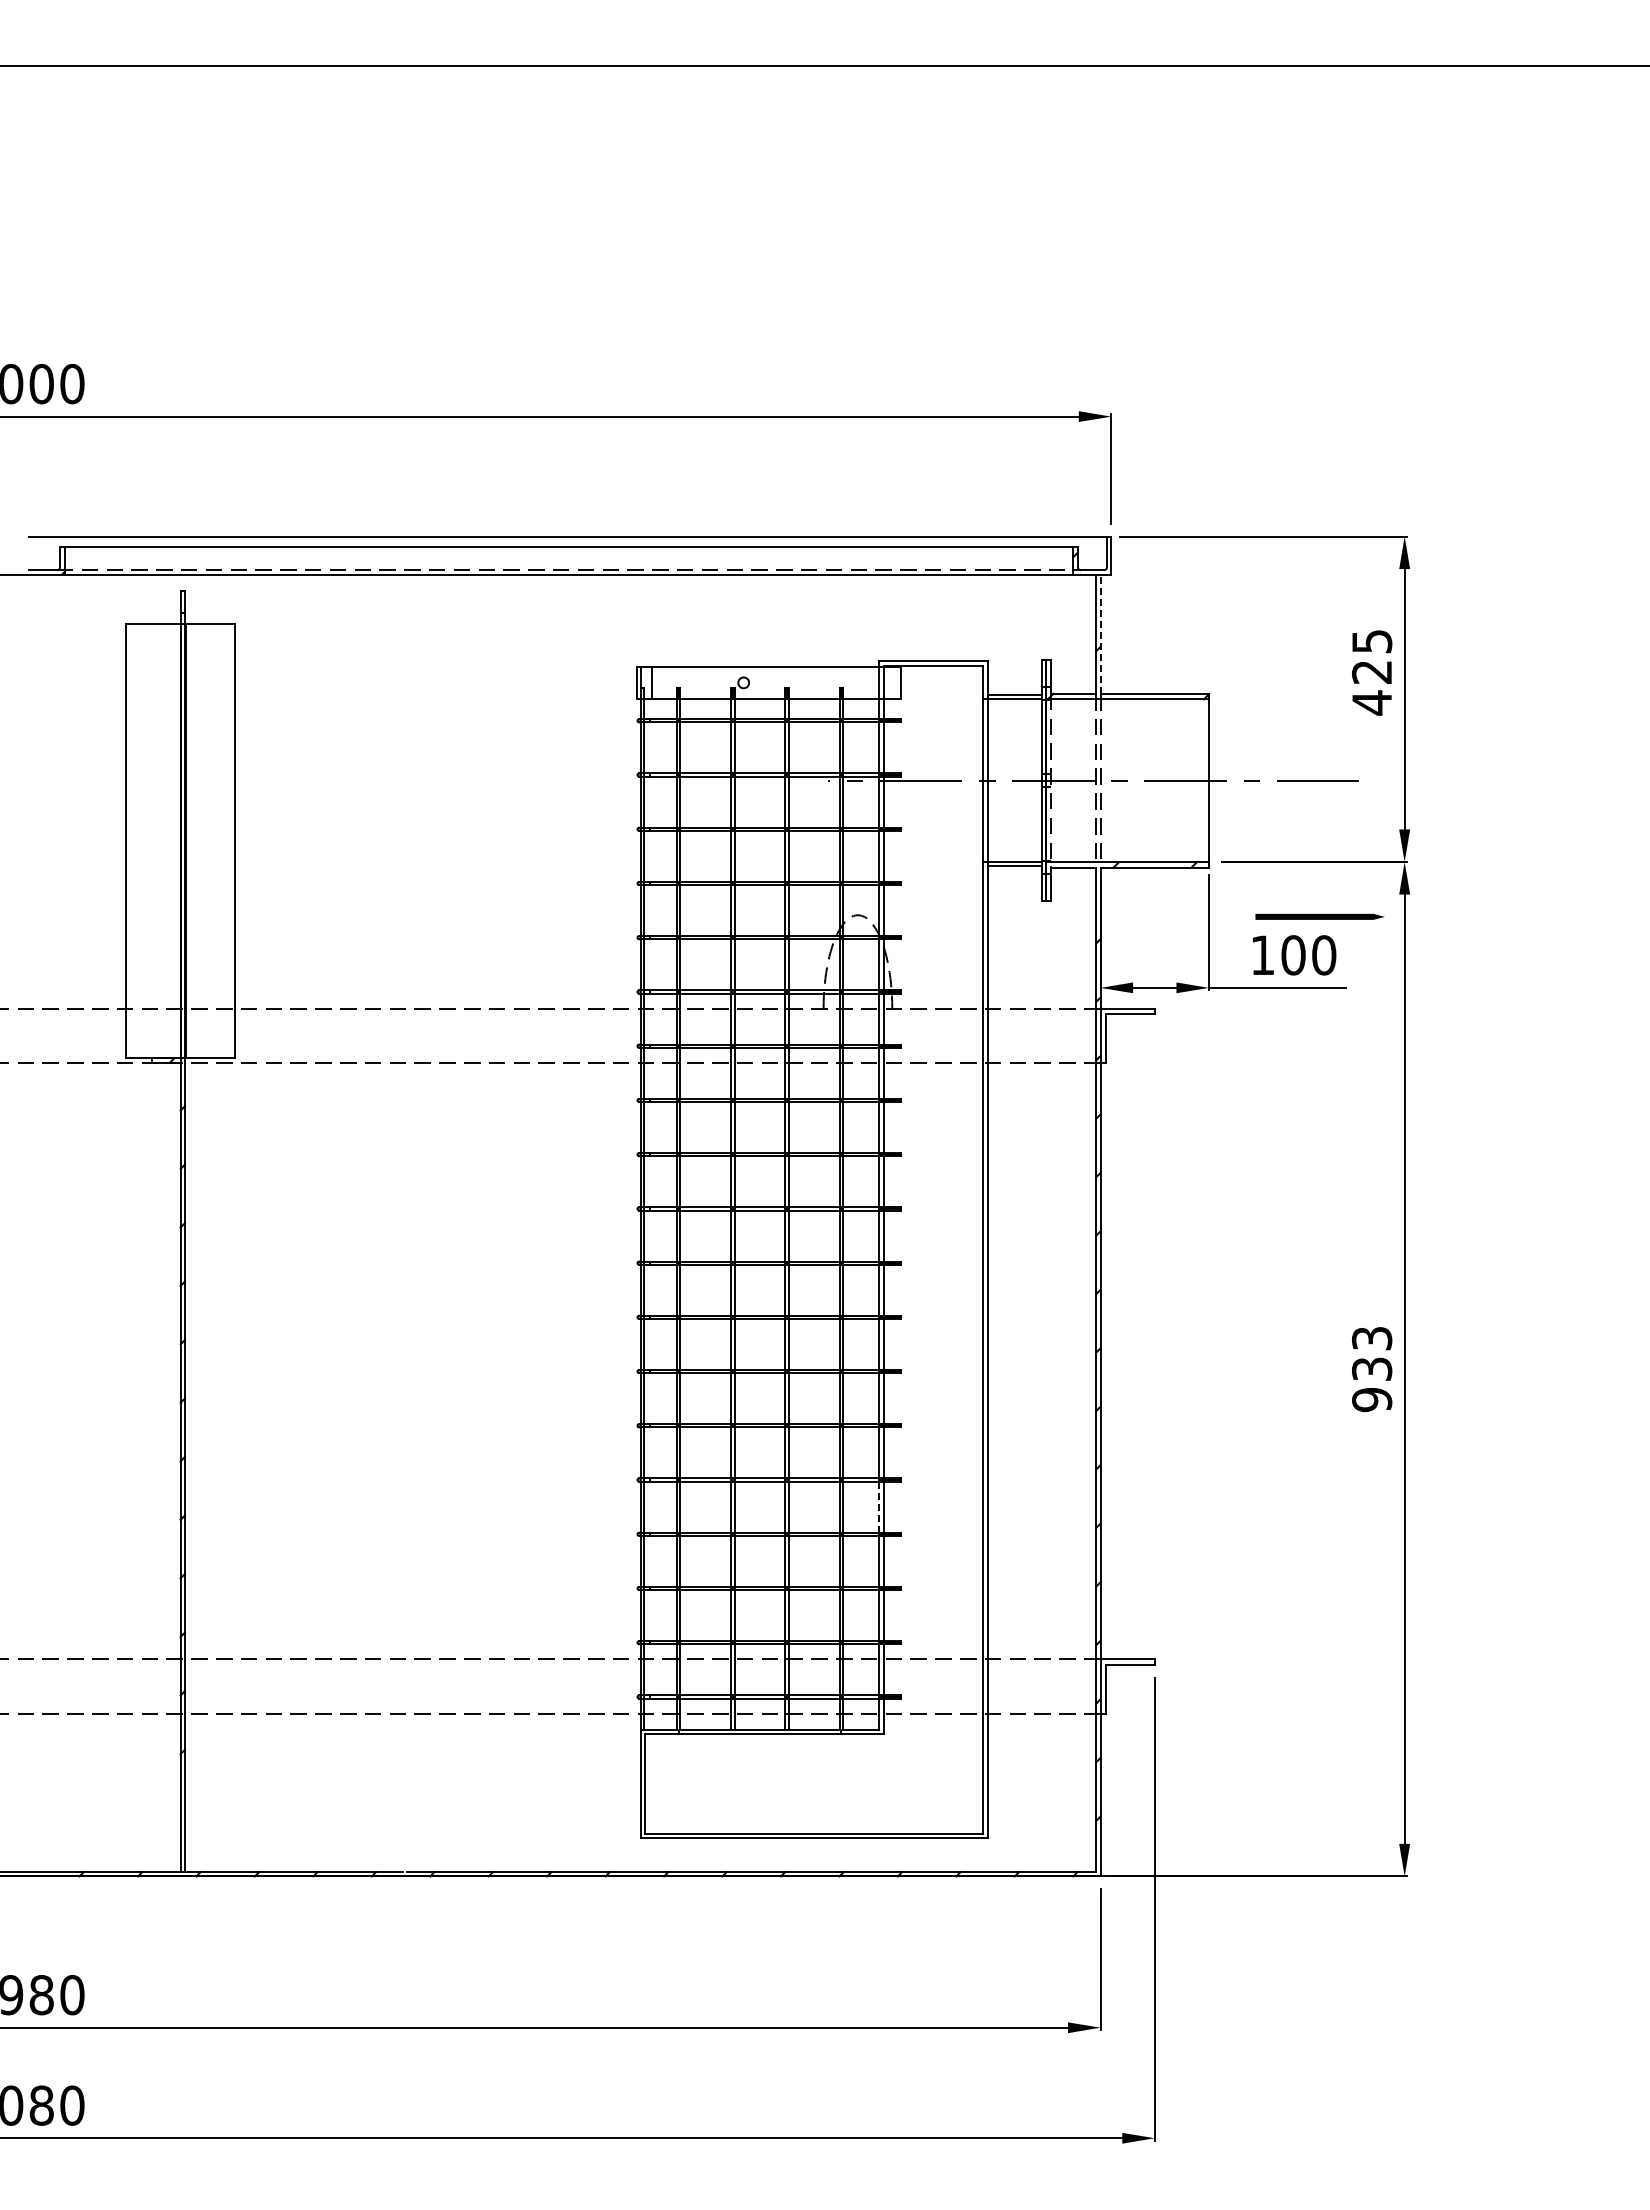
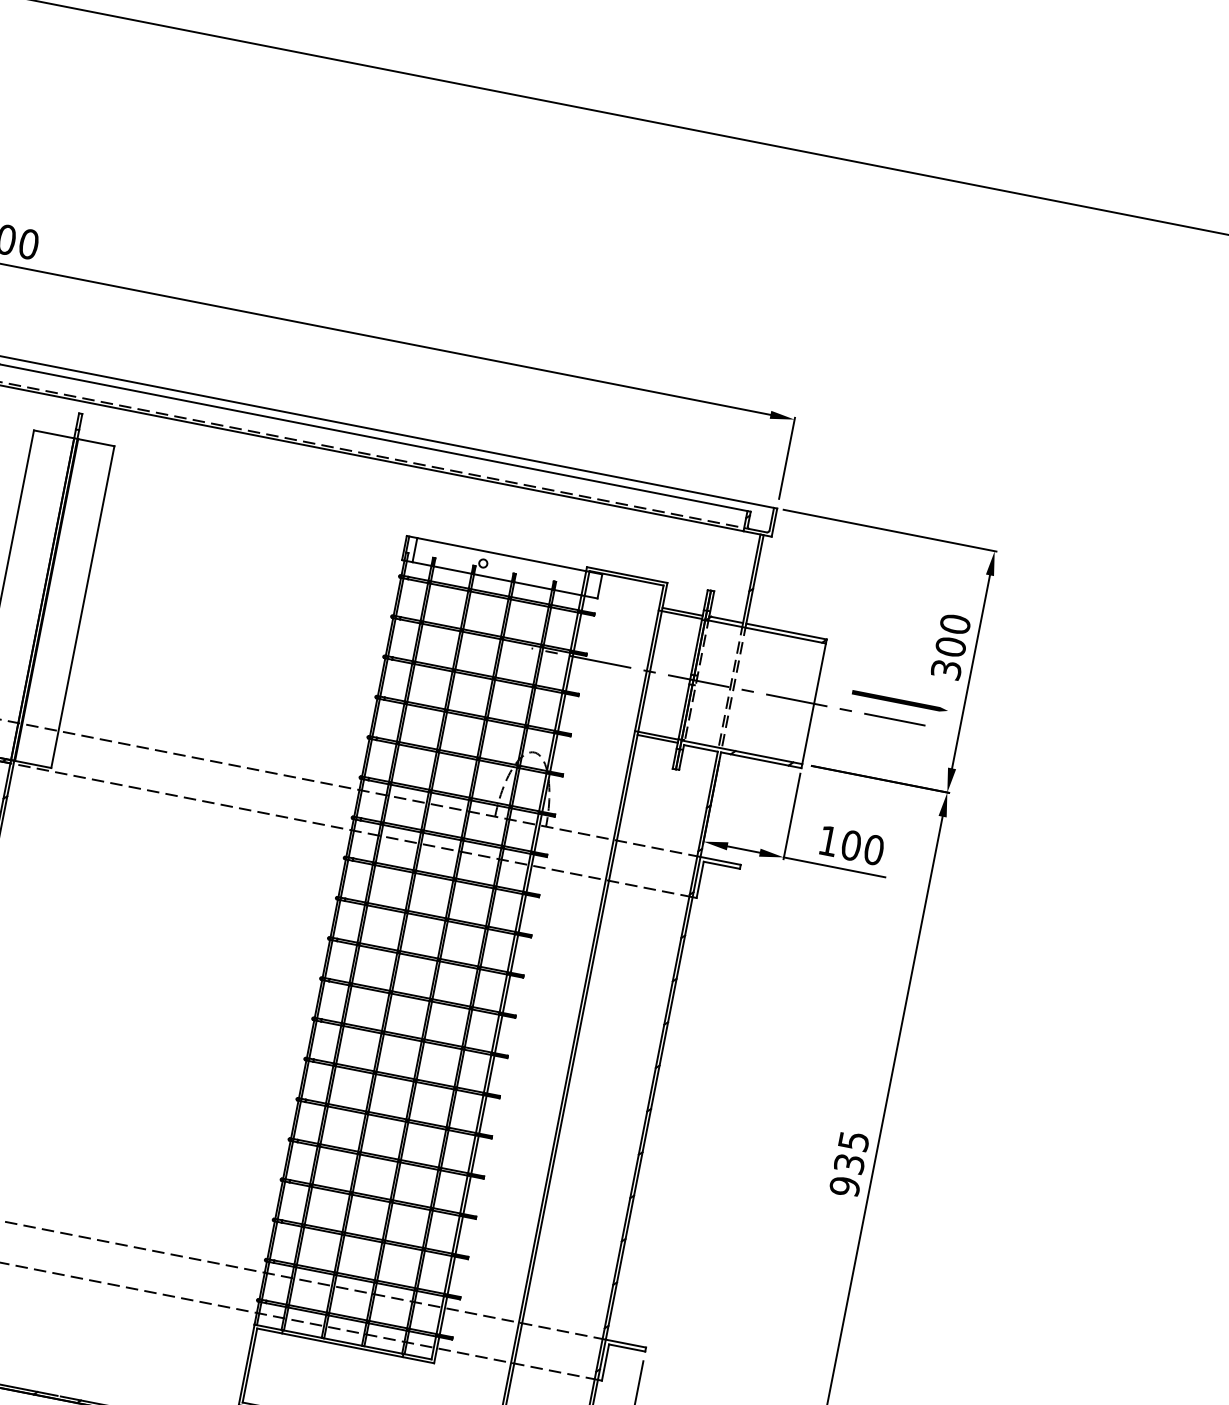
line: (1100, 634) -> (754, 579), dashed -> solid
text: (1372, 672) -> (951, 647), 425 -> 300
line: (1319, 916) -> (899, 701), moved
text: (1371, 1338) -> (853, 1141), 933 -> 935
line: (879, 1507) -> (464, 1194), dashed -> solid

